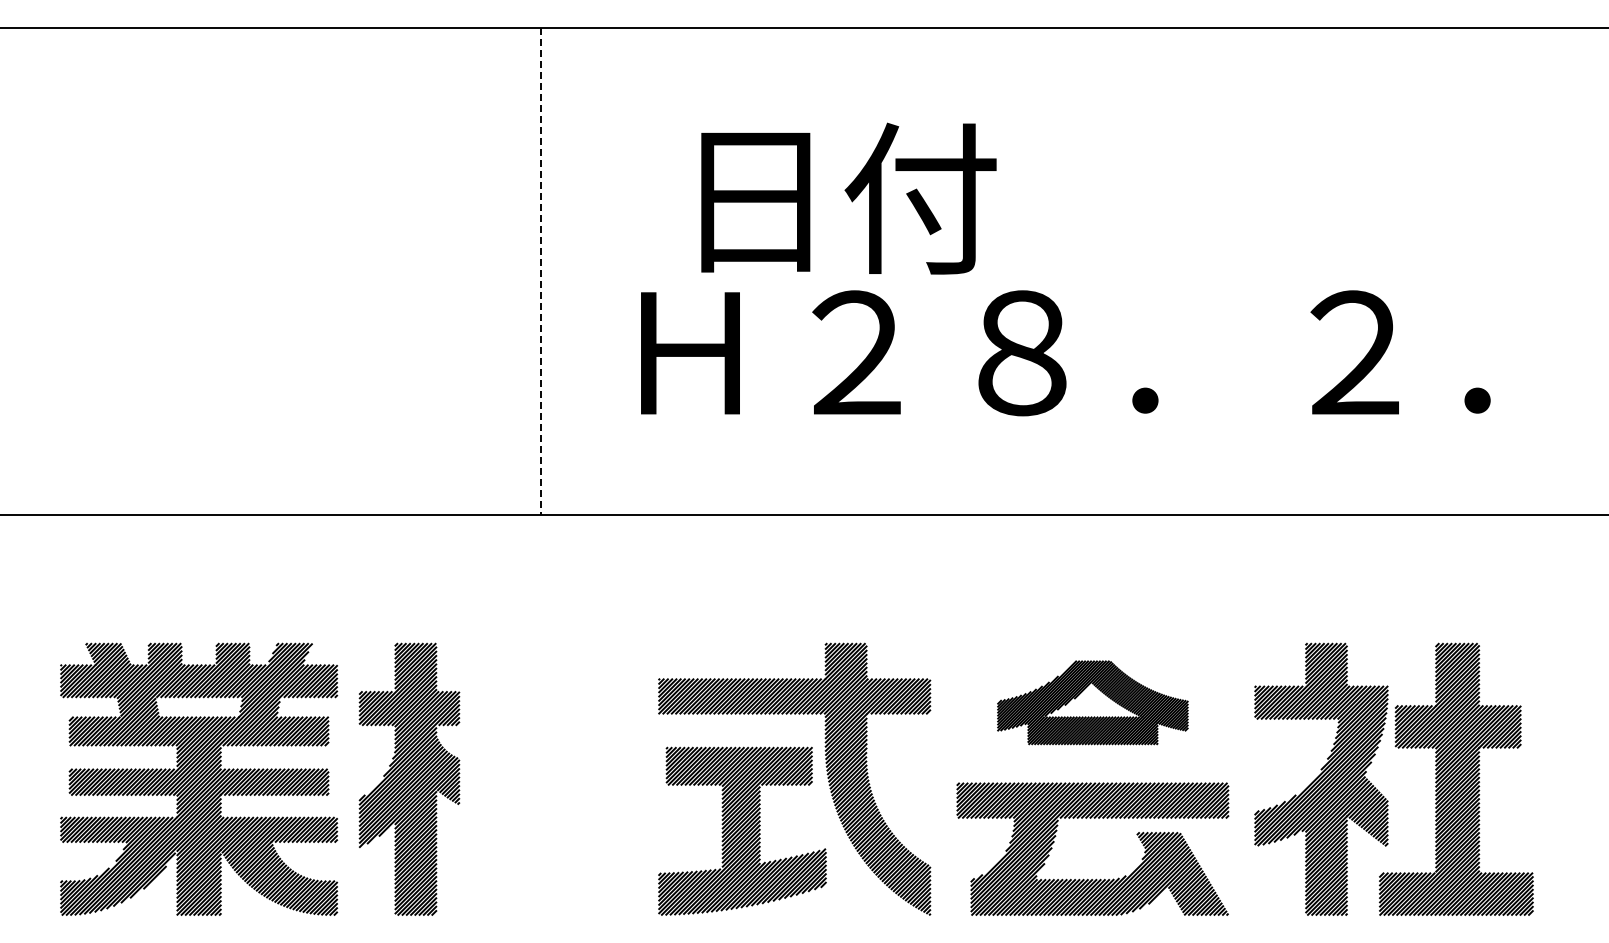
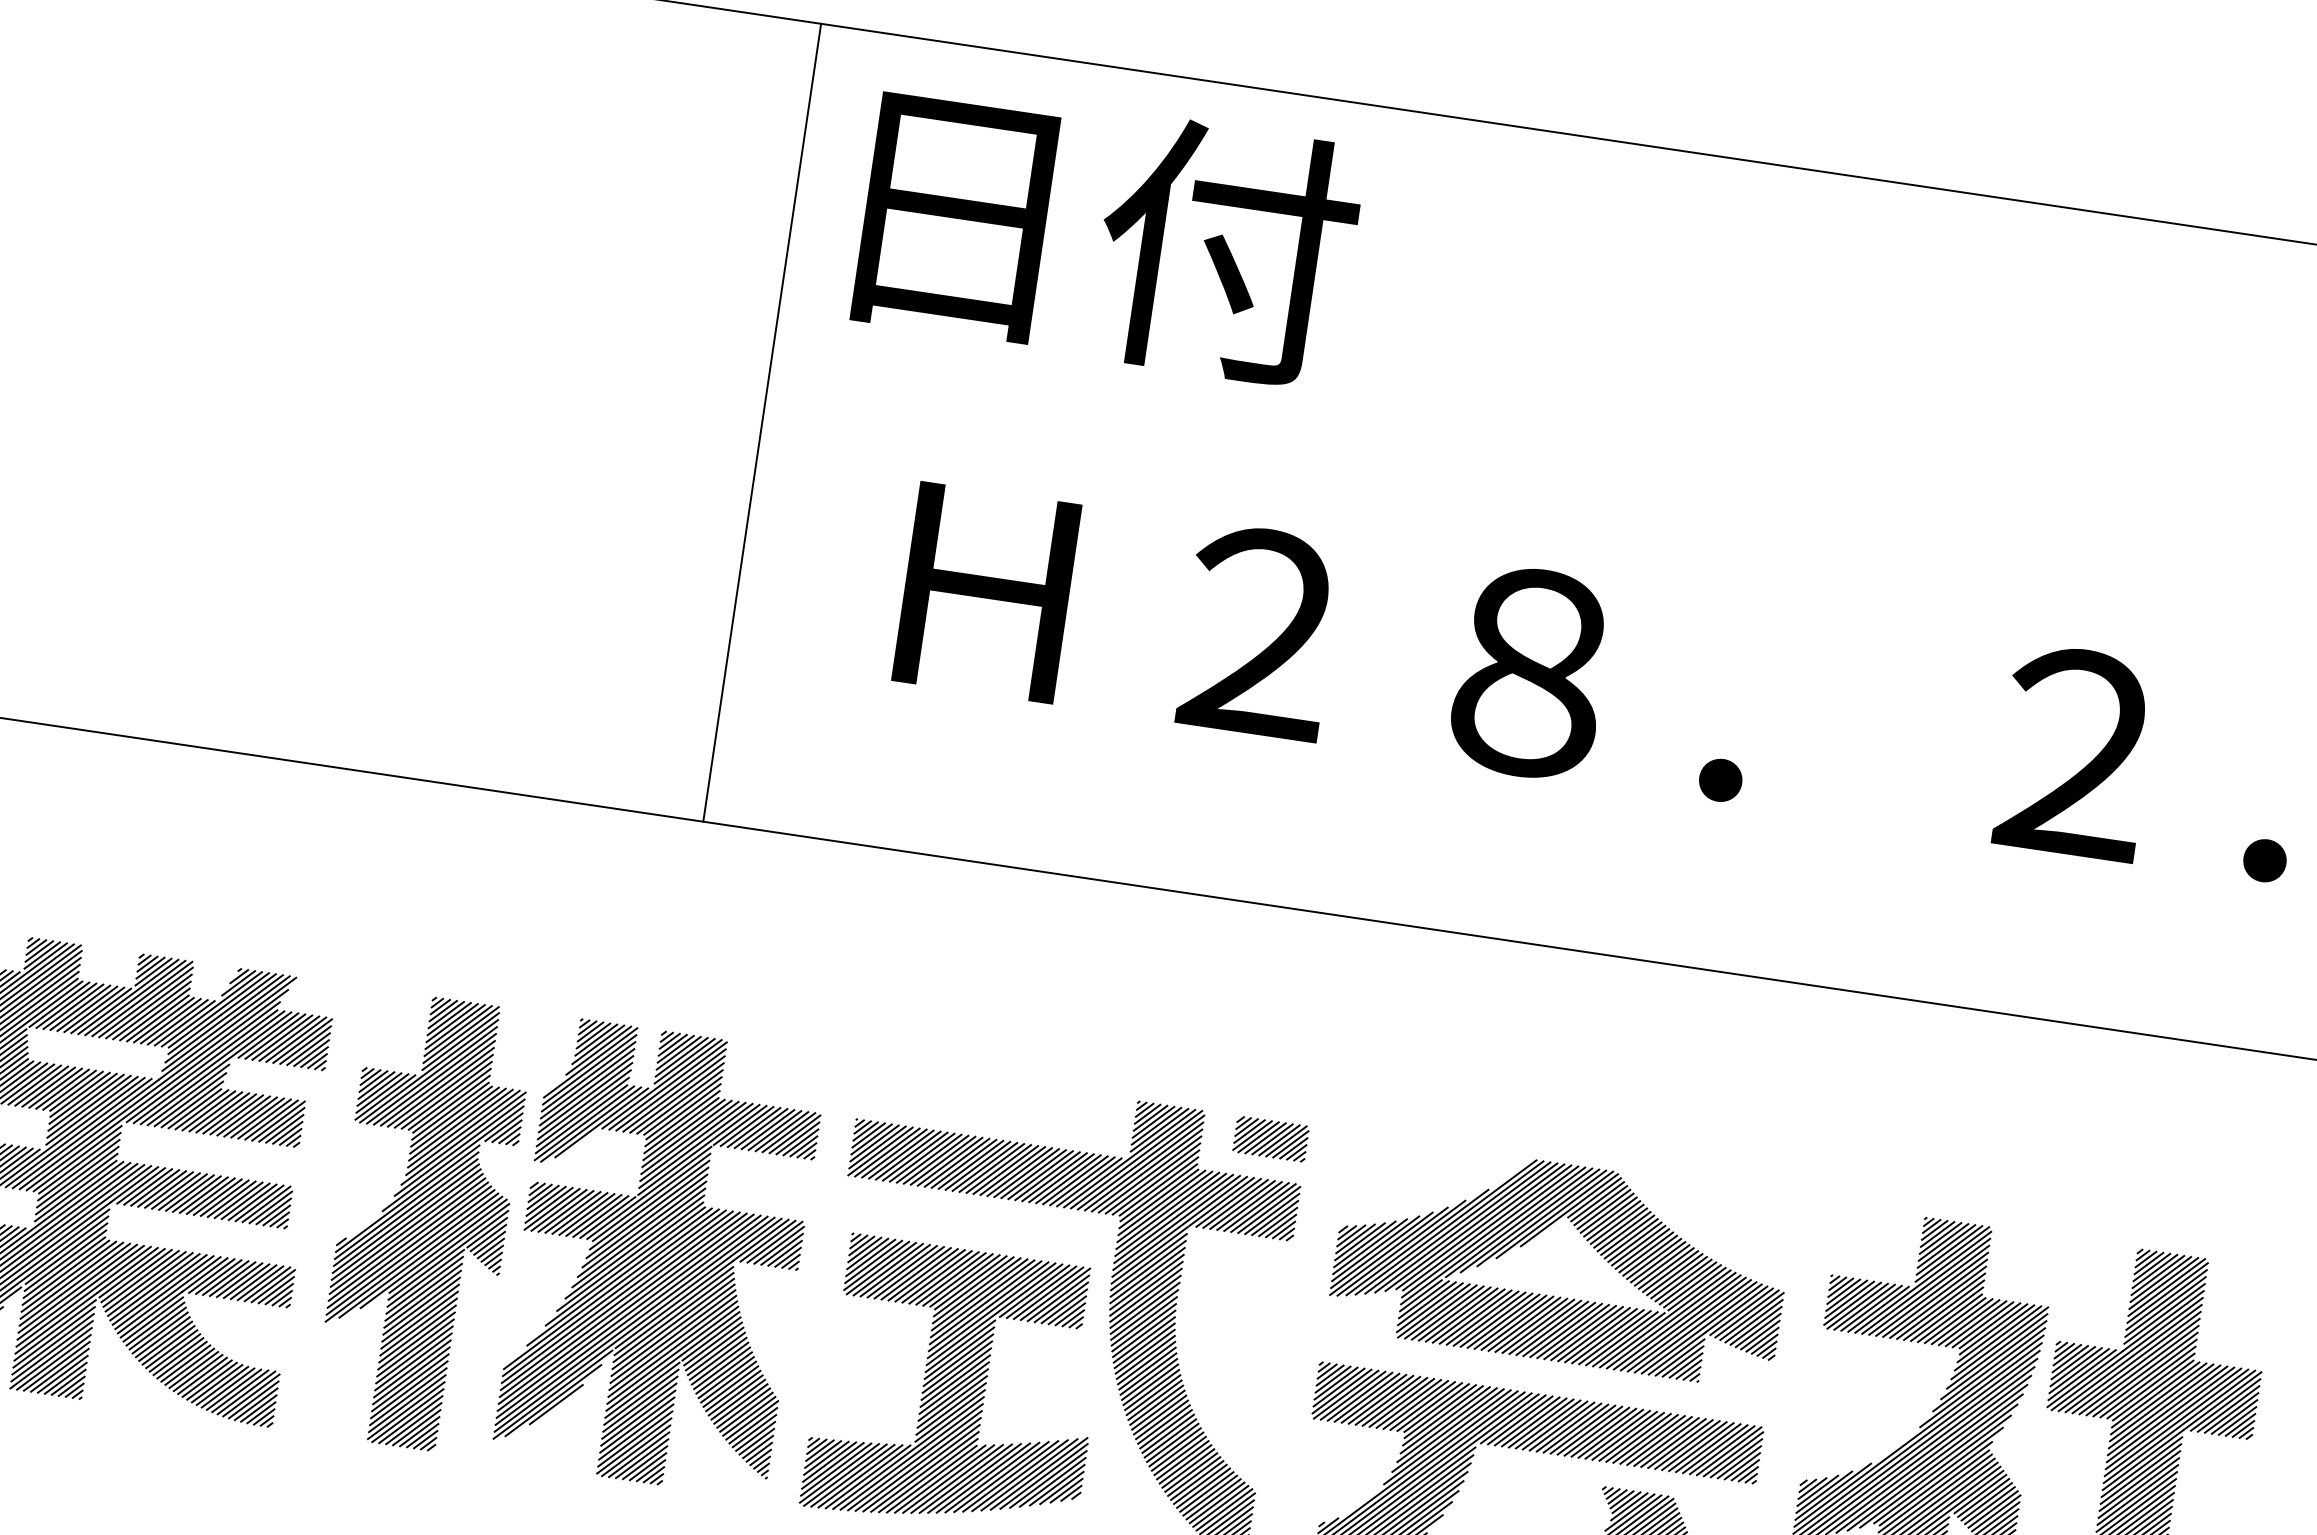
text: (848, 198) -> (1108, 234), moved
line: (541, 272) -> (762, 424), dashed -> solid
part: (908, 654) -> (1271, 1138), added
part: (1092, 702) -> (1560, 1262), size x1.43
part: (553, 778) -> (659, 1256), added

